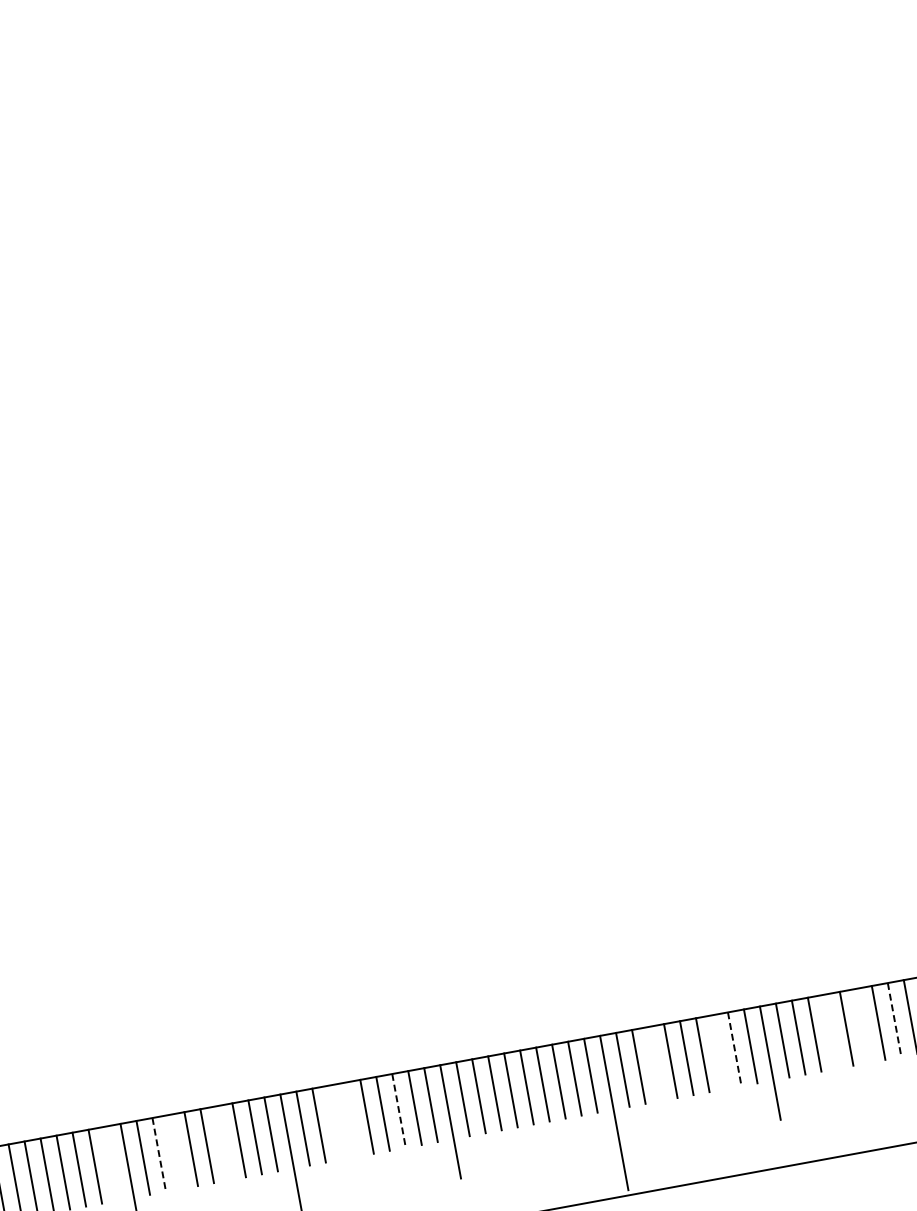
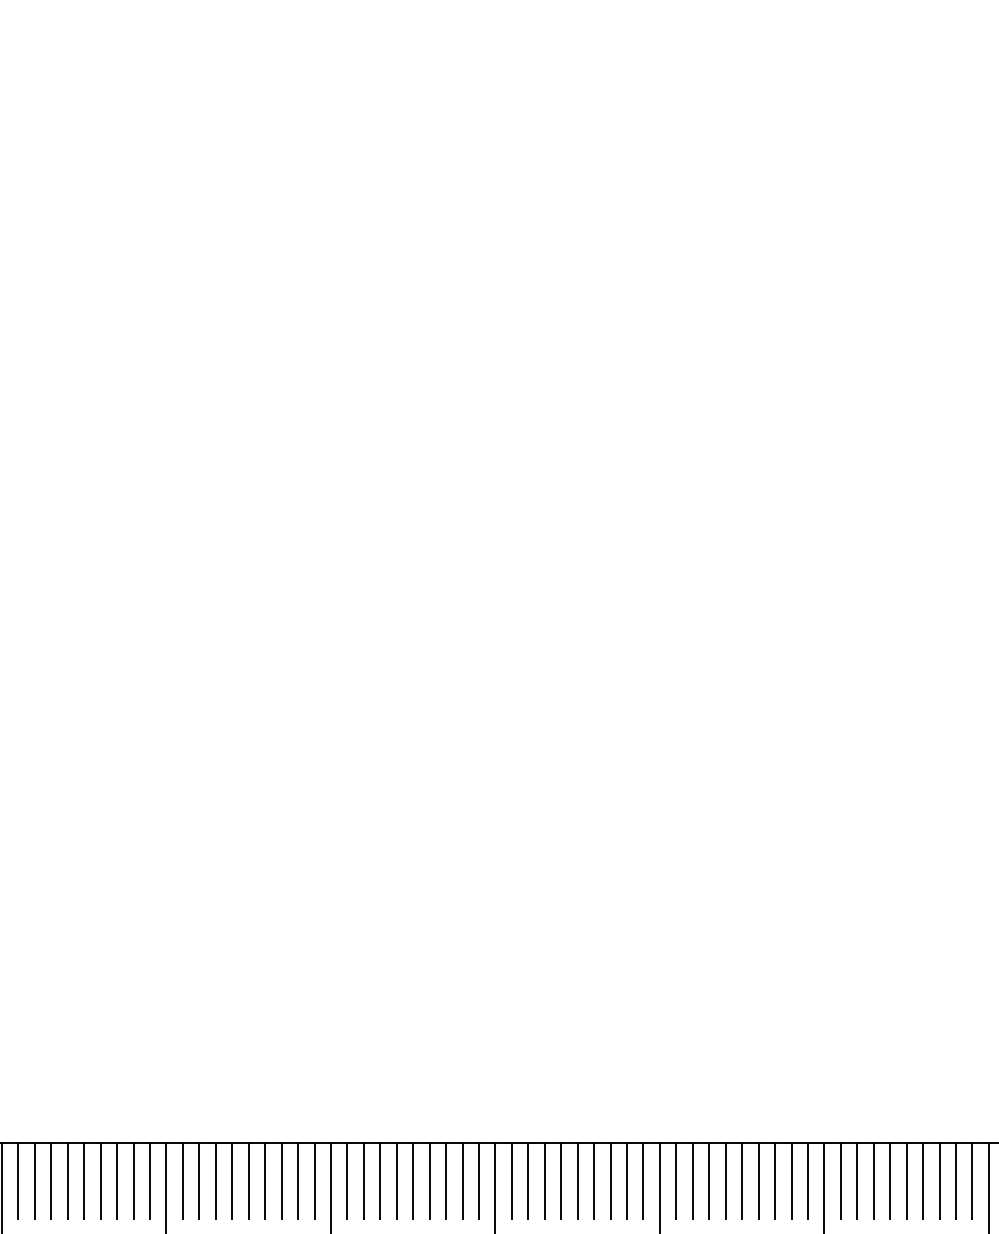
line: (894, 1020) -> (955, 1181), dashed -> solid
line: (863, 1026) -> (923, 1181), added
line: (830, 1031) -> (890, 1181), added
line: (734, 1049) -> (791, 1181), dashed -> solid
line: (719, 1052) -> (775, 1181), added
line: (655, 1064) -> (709, 1181), added
line: (399, 1111) -> (446, 1181), dashed -> solid
line: (350, 1120) -> (396, 1181), added
line: (335, 1122) -> (380, 1181), added
line: (223, 1143) -> (265, 1181), added
line: (174, 1152) -> (215, 1181), added
line: (159, 1155) -> (199, 1181), dashed -> solid
line: (111, 1163) -> (150, 1181), added

